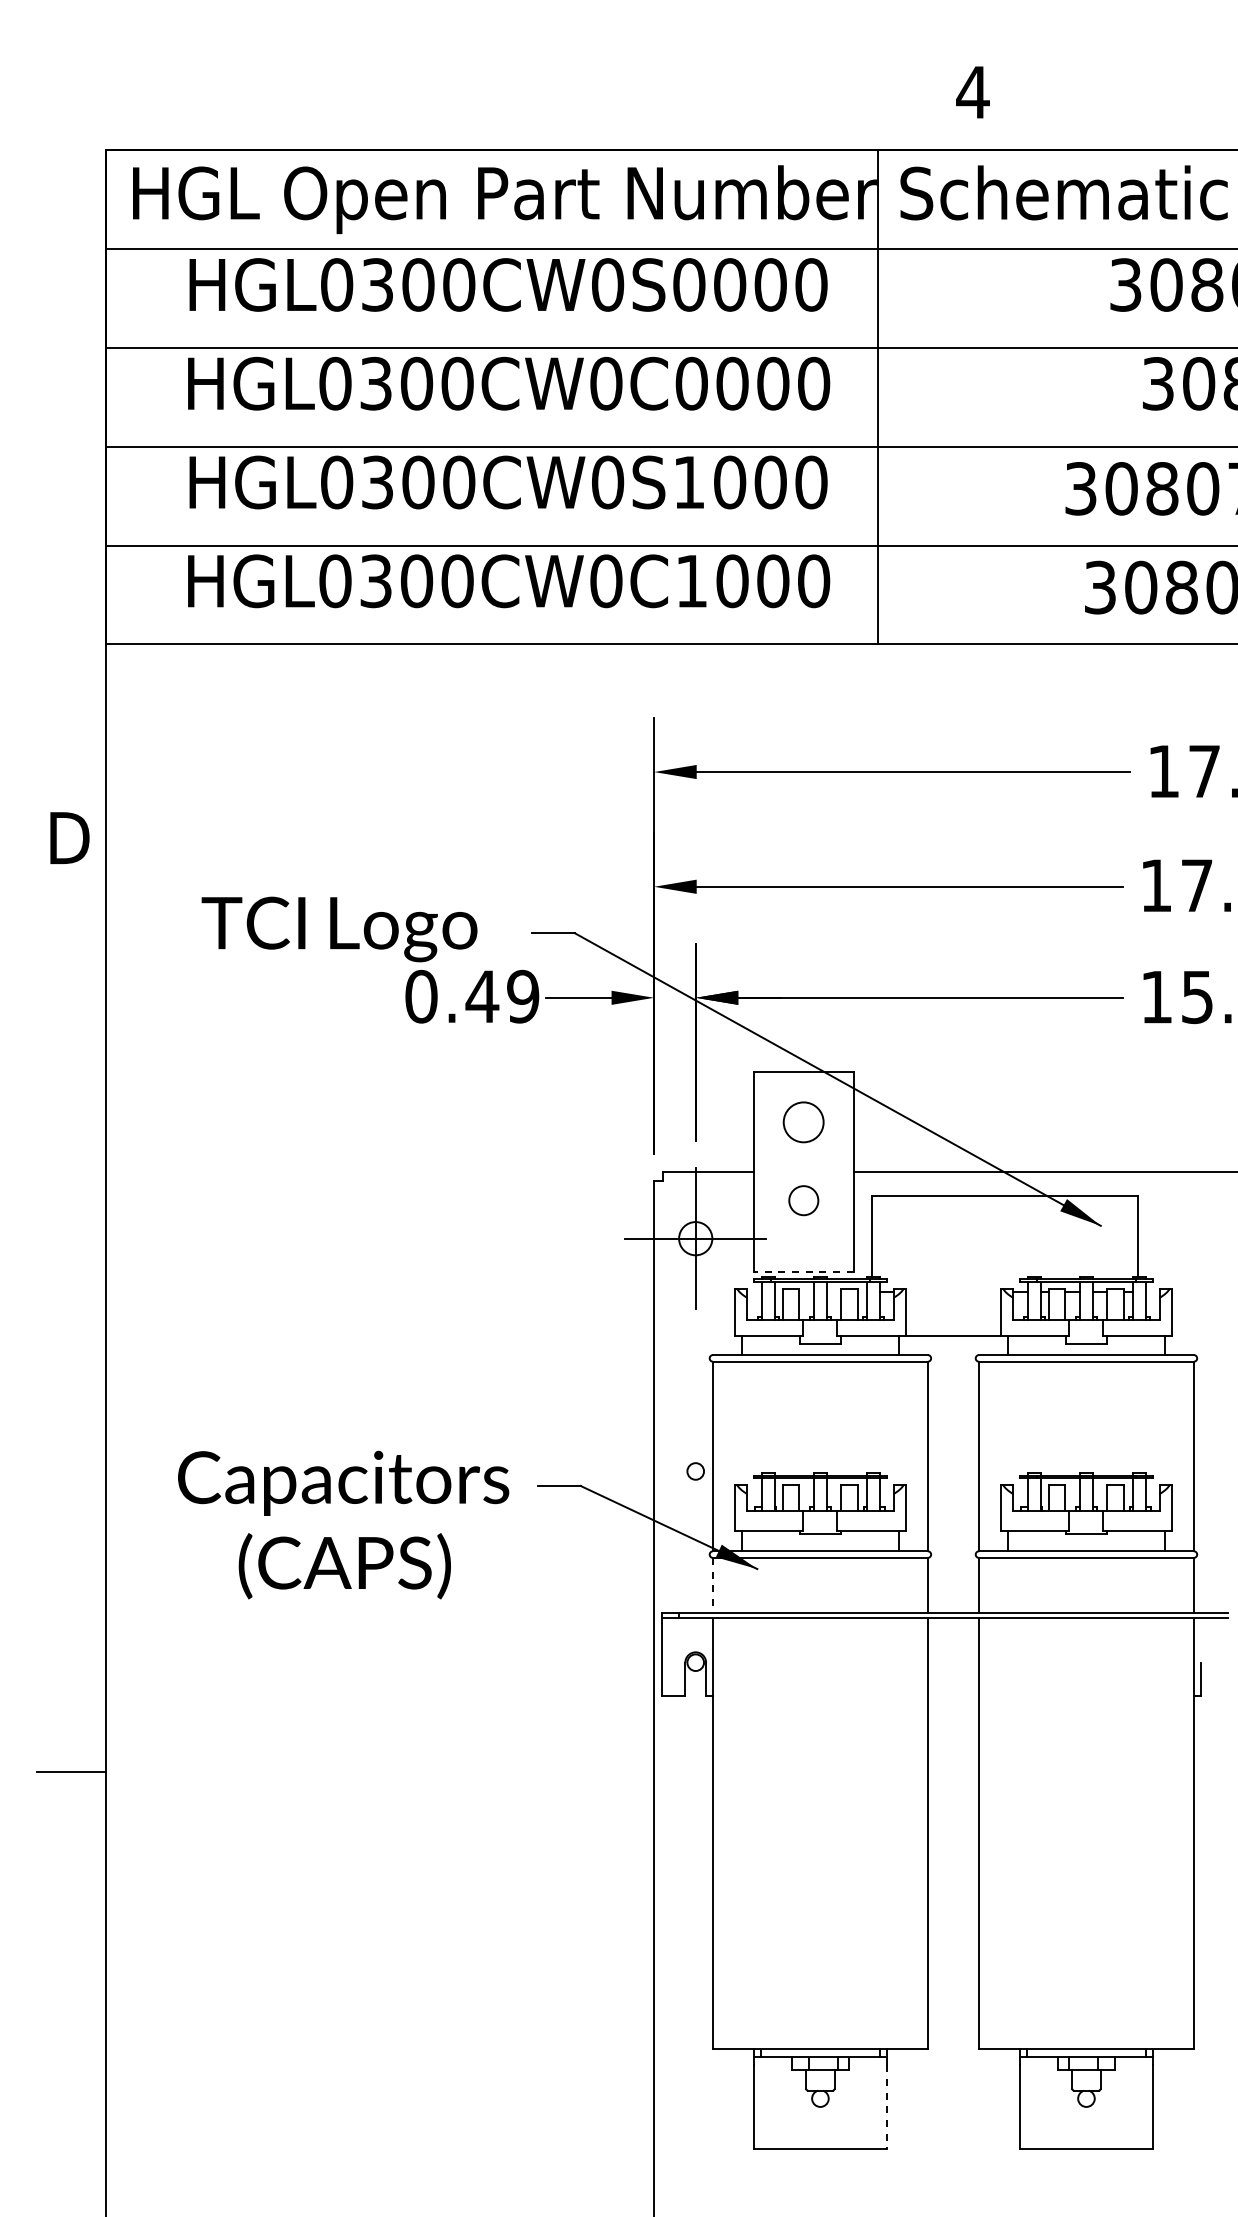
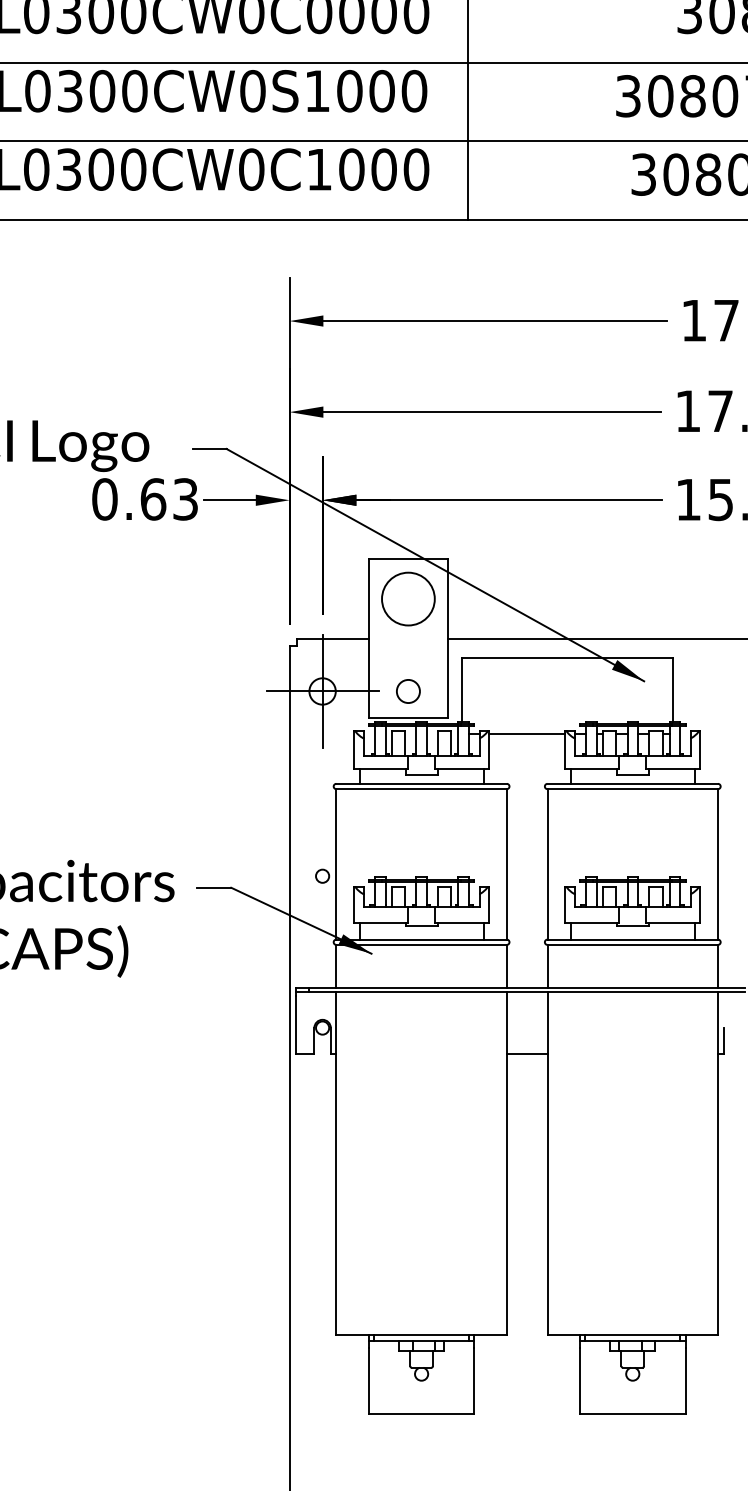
text: (502, 996) -> (169, 499), 0.49 -> 0.63
circle: (803, 1122) -> (408, 599), size x1.67
circle: (803, 1200) -> (408, 691), moved
line: (803, 1271) -> (408, 717), dashed -> solid
line: (953, 1336) -> (527, 734), moved
line: (713, 1585) -> (336, 966), dashed -> solid
line: (953, 1695) -> (527, 1054), added
line: (886, 2106) -> (474, 1380), dashed -> solid

